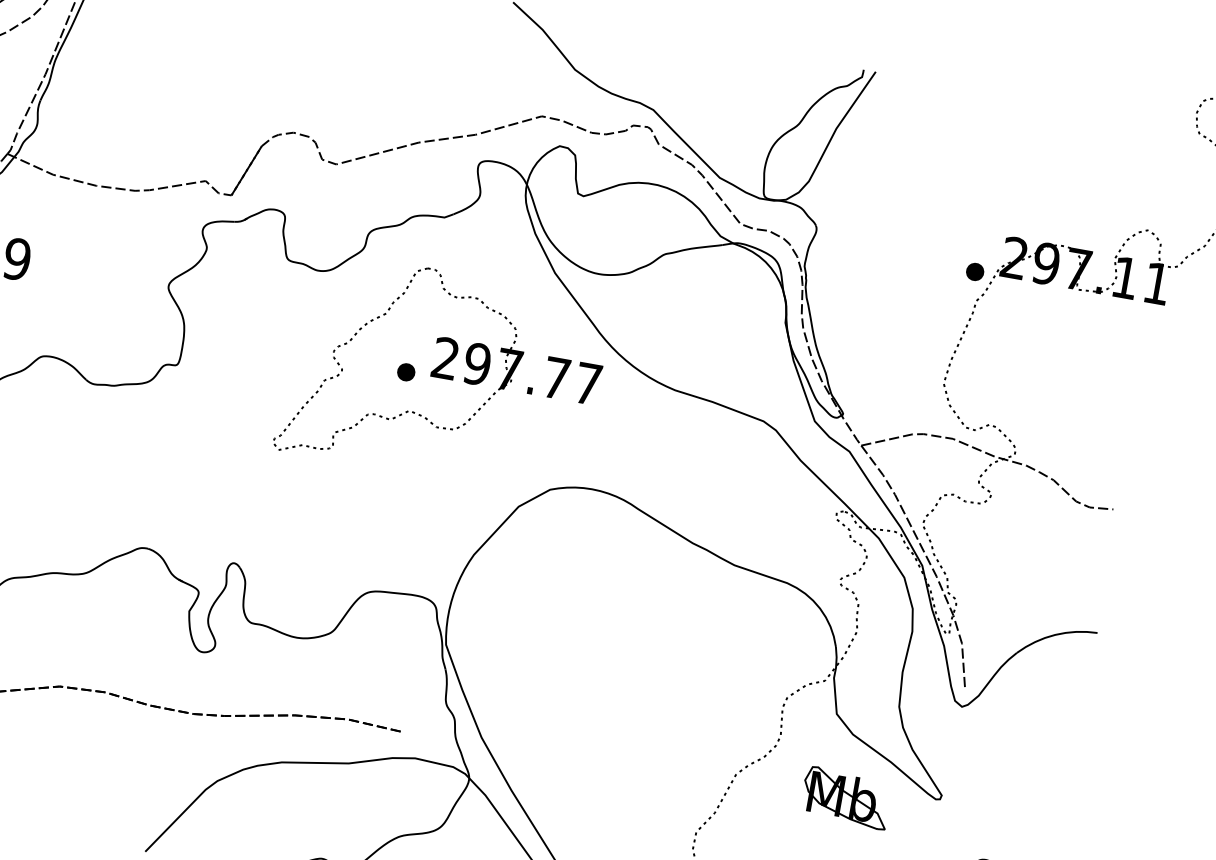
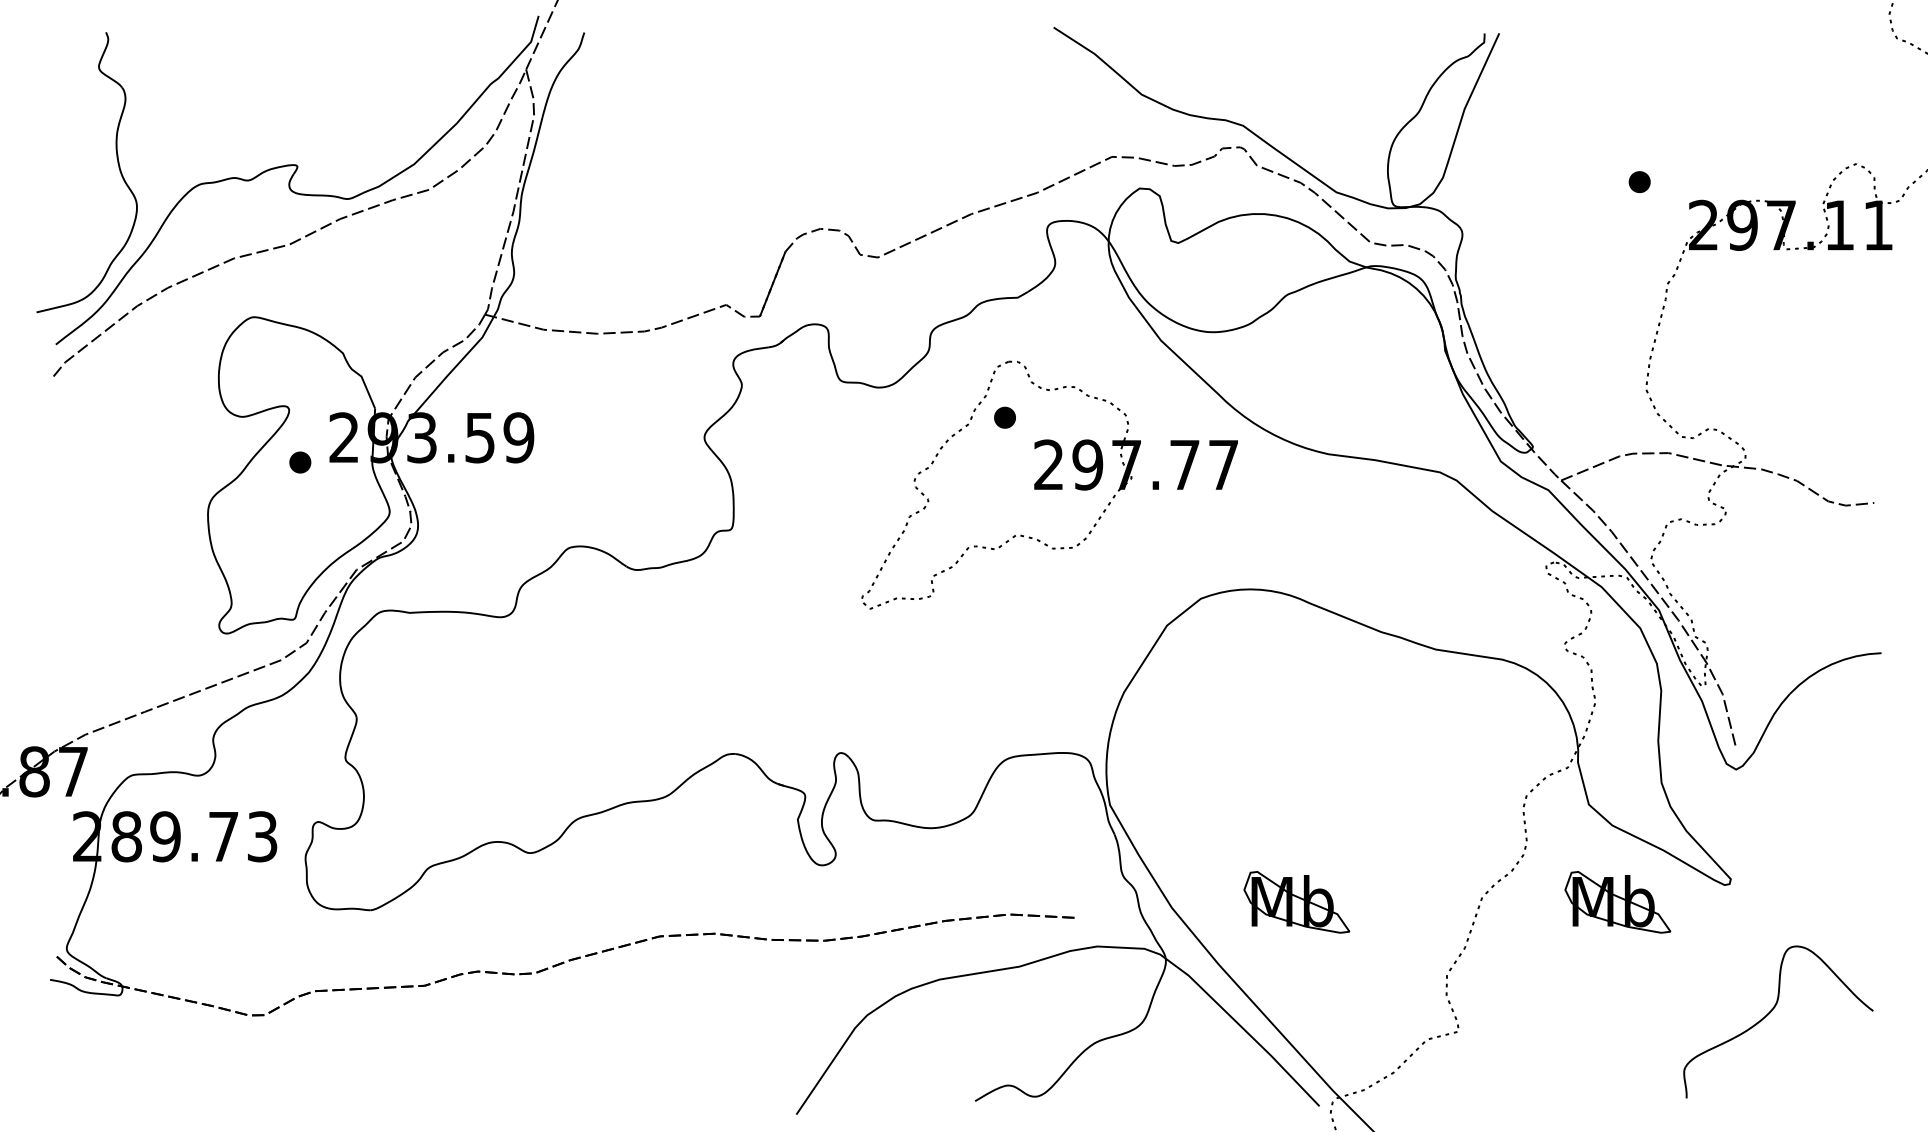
part: (974, 272) -> (1639, 182), moved
part: (405, 372) -> (1004, 417), moved
part: (584, 751) -> (1296, 902), added

